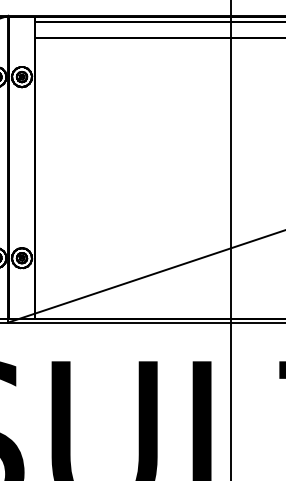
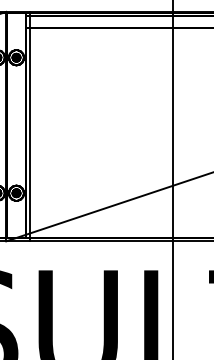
line: (40, 168) -> (30, 126), added

